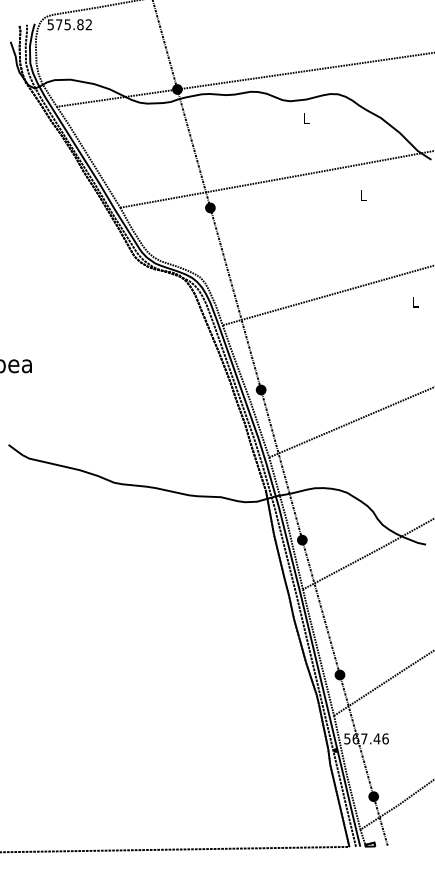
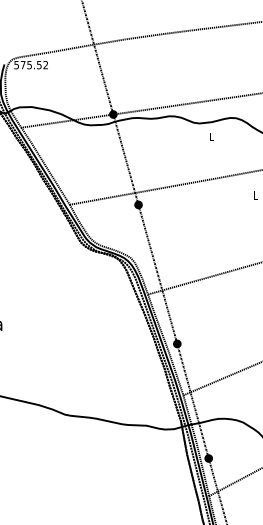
text: (80, 24) -> (39, 64), 575.82 -> 575.52

